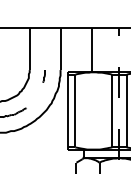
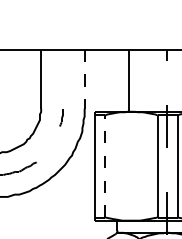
line: (60, 49) -> (84, 79), solid -> dashed
line: (75, 110) -> (105, 165), solid -> dashed

